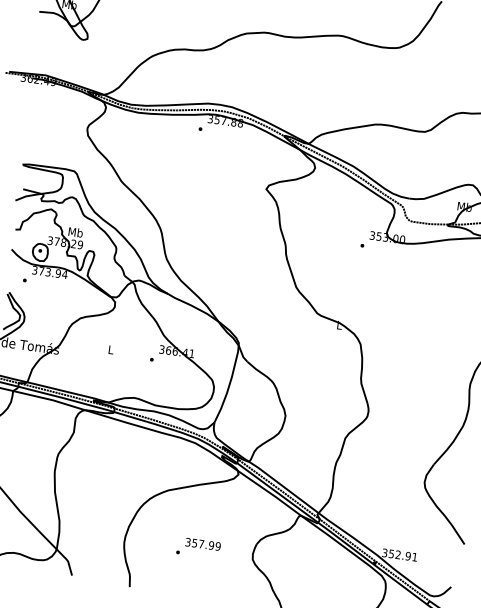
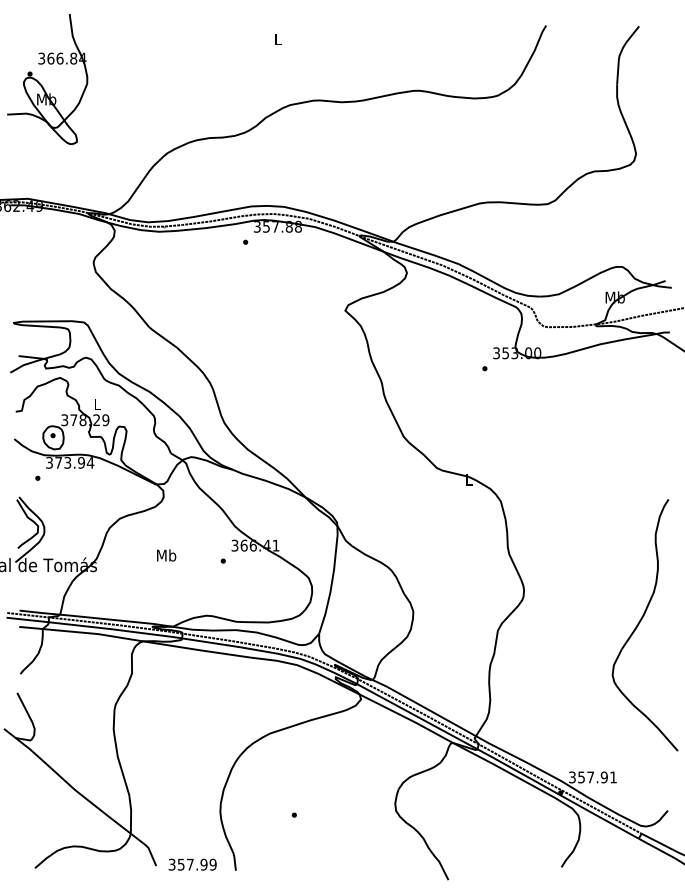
text: (75, 232) -> (96, 404), Mb -> L
text: (110, 349) -> (166, 555), L -> Mb
text: (203, 544) -> (192, 864), moved
text: (398, 554) -> (590, 777), 352.91 -> 357.91

